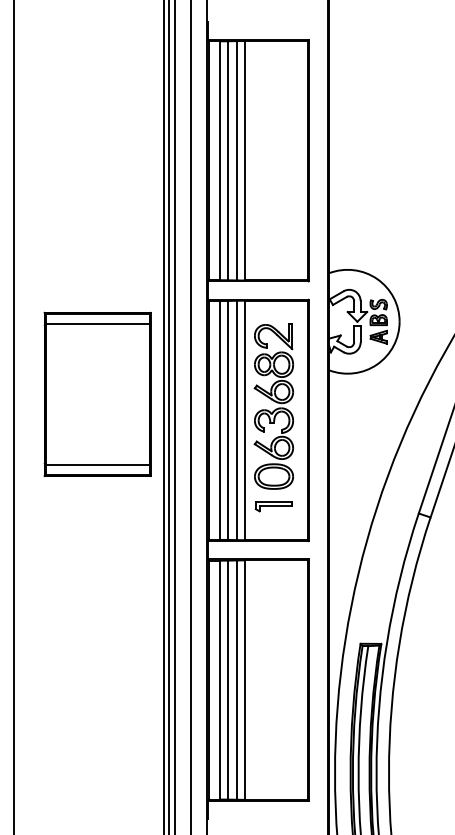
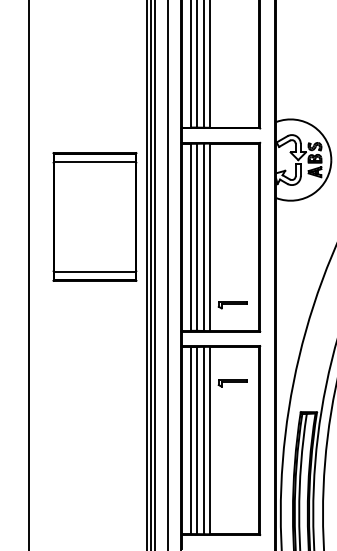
part: (273, 406) -> (232, 226), removed
part: (273, 606) -> (232, 382), added

